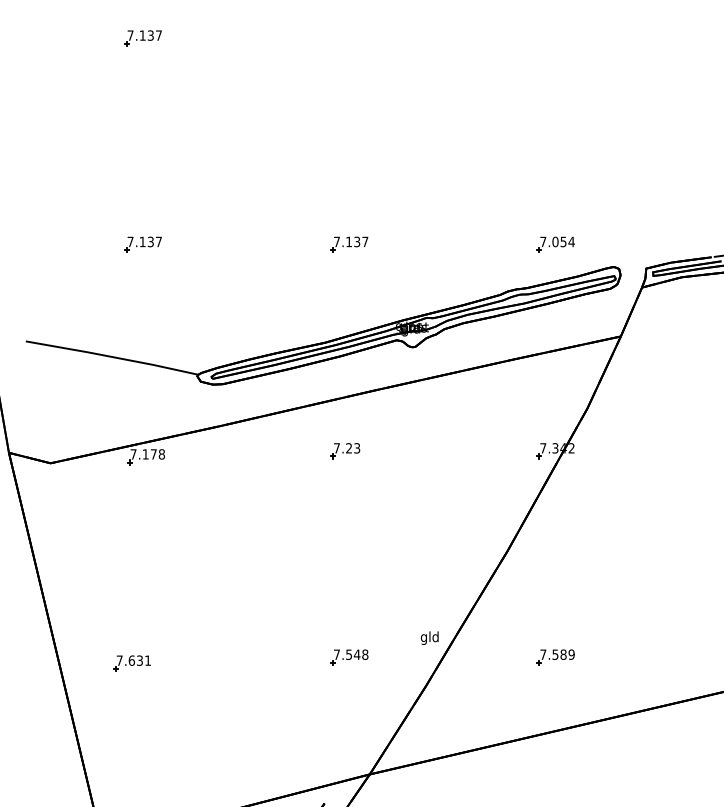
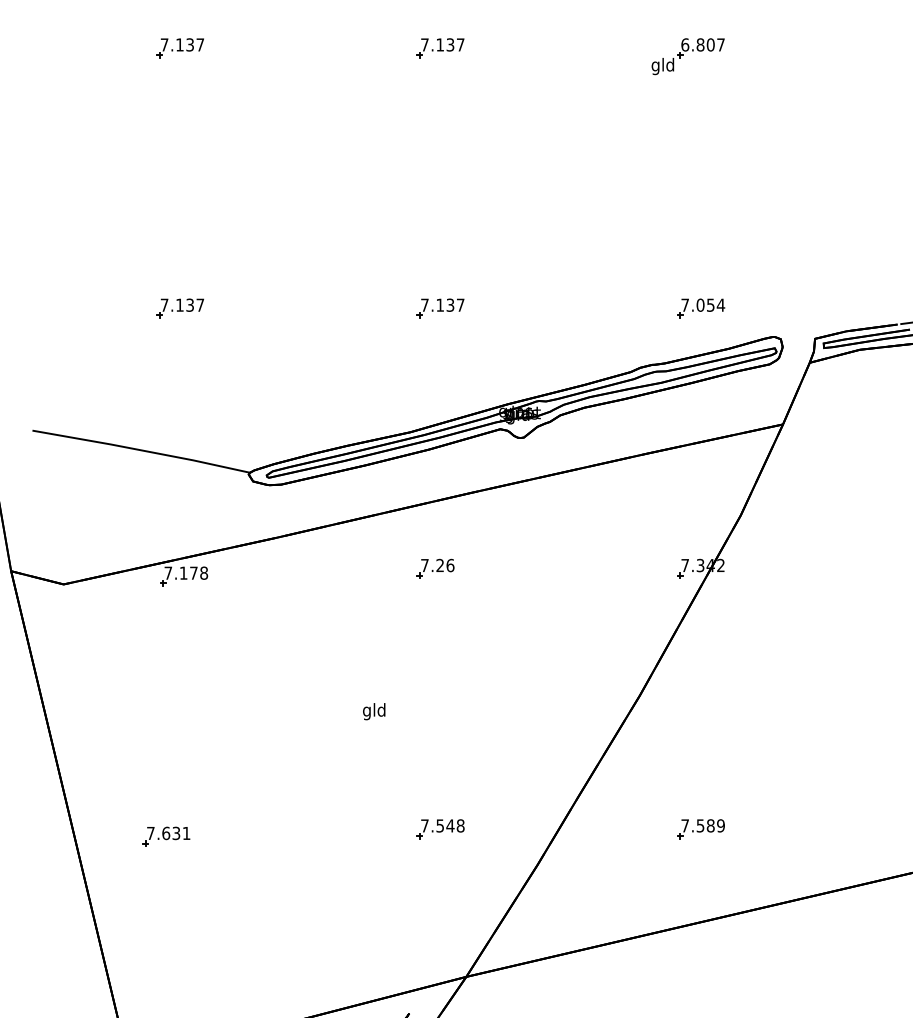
part: (349, 38) -> (440, 48), added
part: (545, 44) -> (687, 56), added
text: (357, 448) -> (450, 565), 7.23 -> 7.26
text: (429, 637) -> (373, 710), moved

